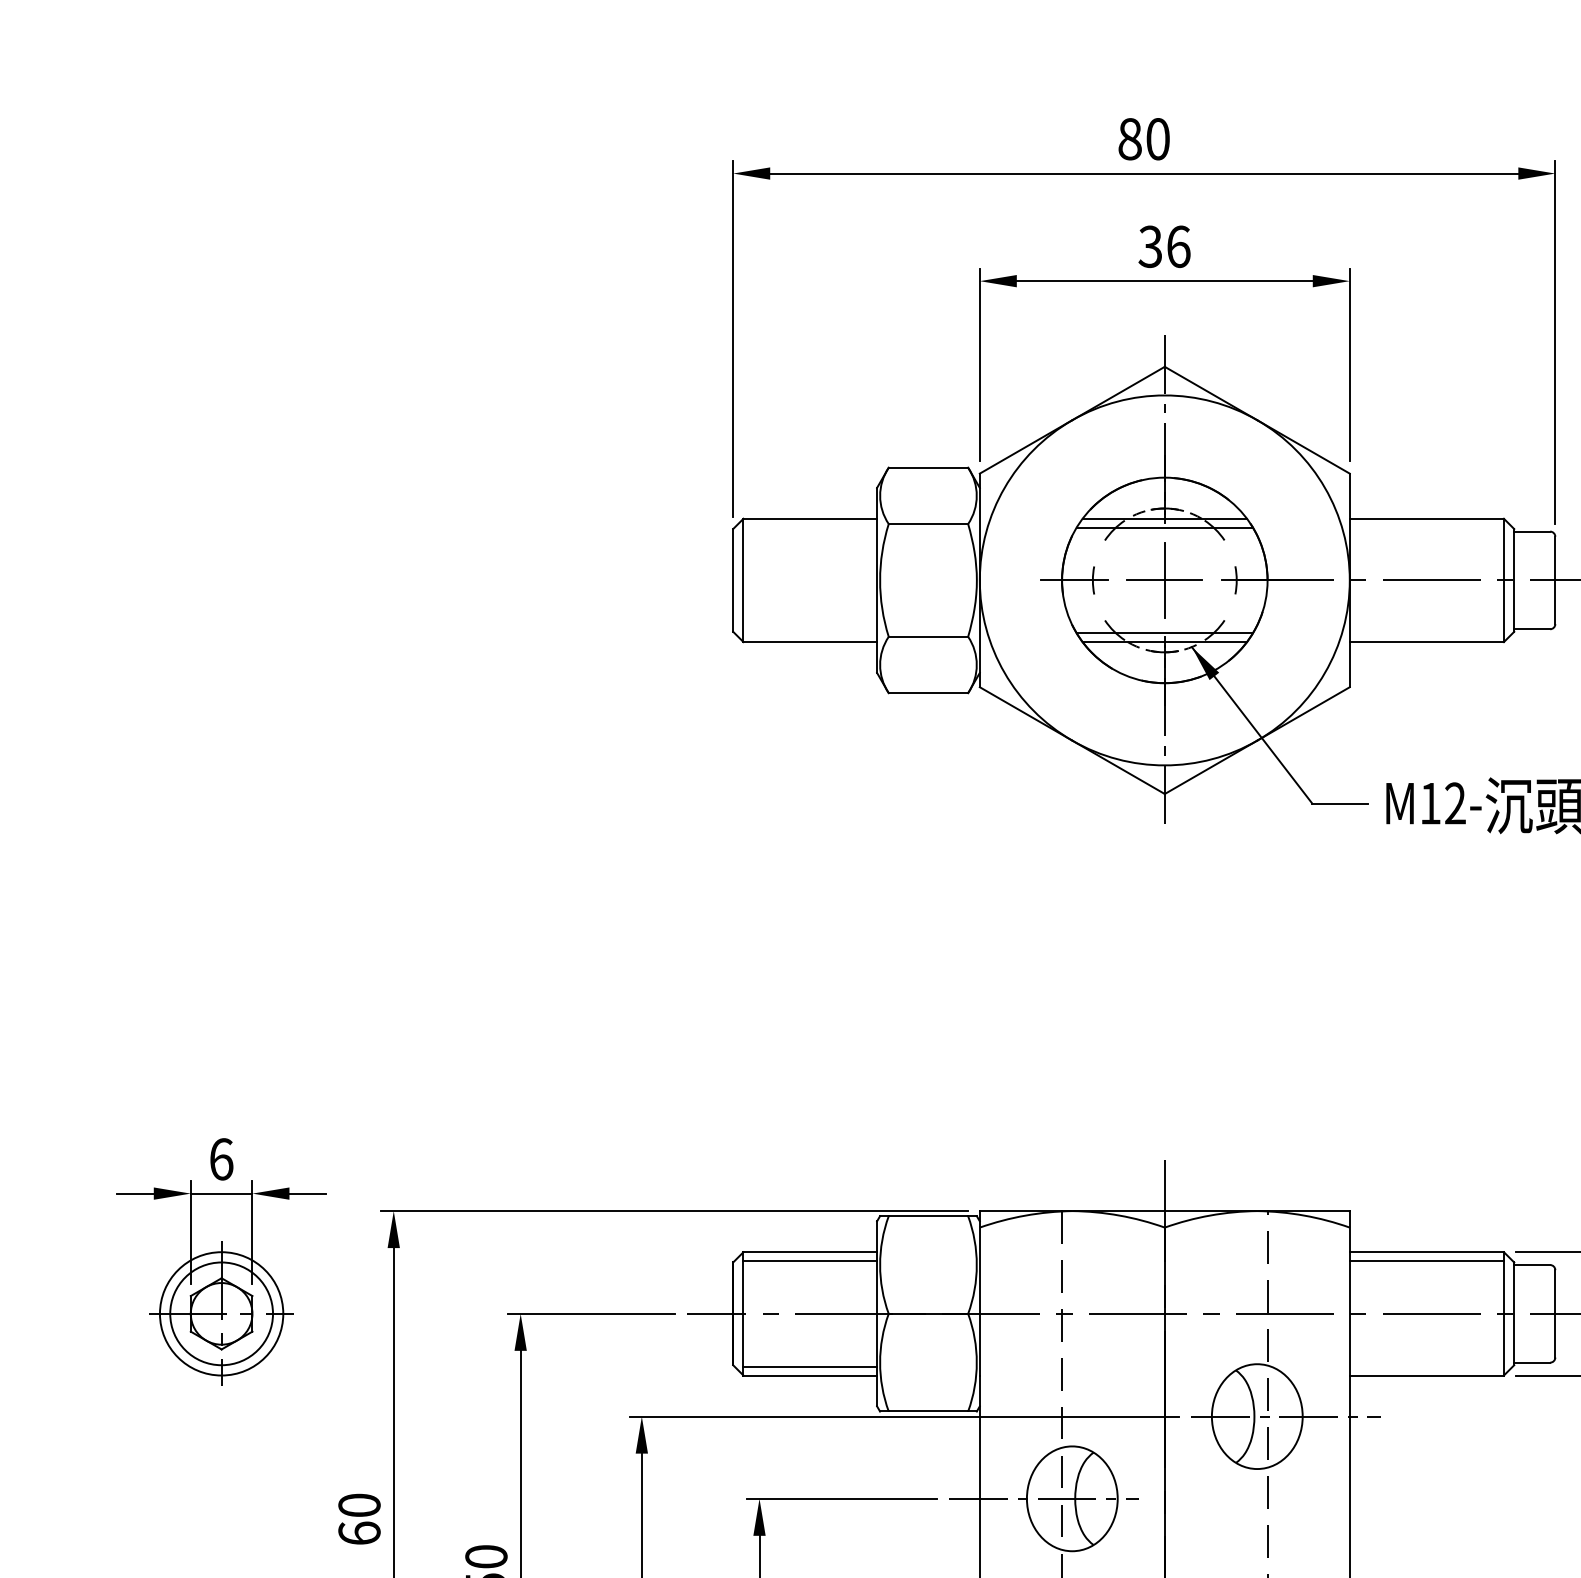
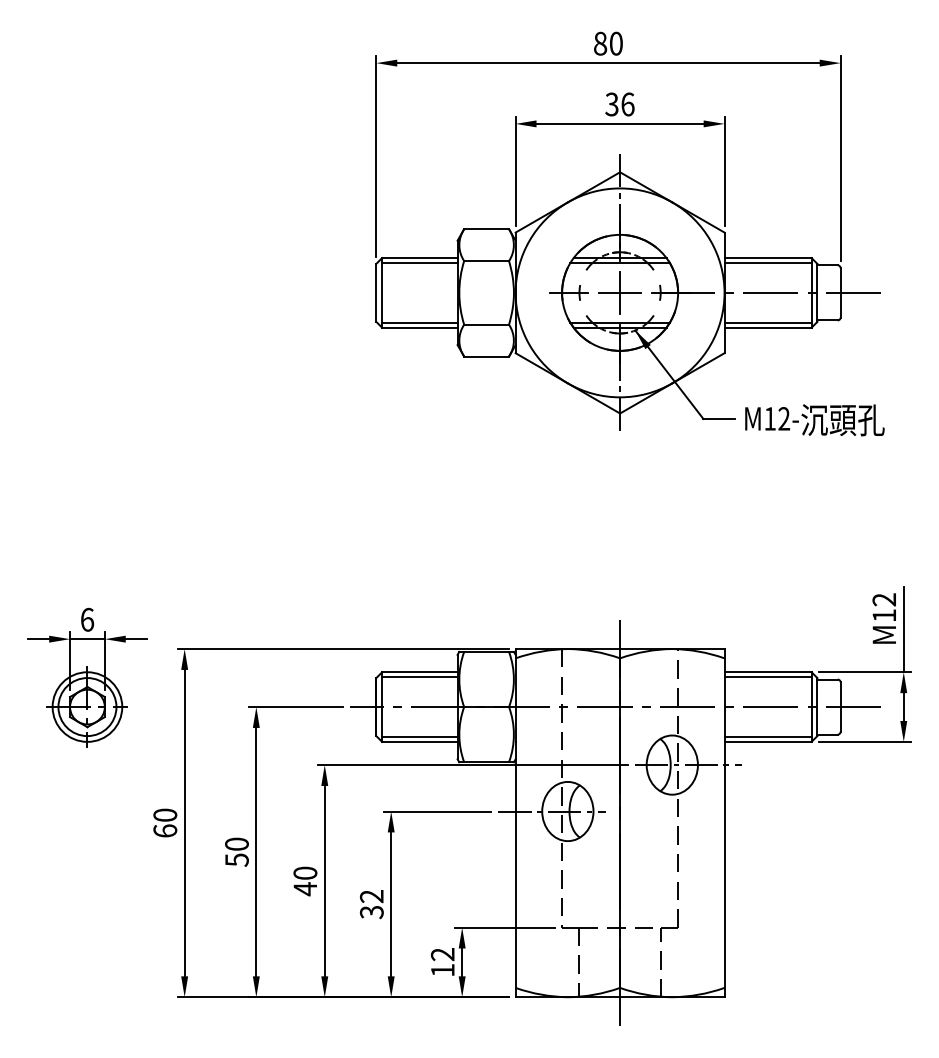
line: (809, 528) -> (419, 263), added
line: (1425, 528) -> (767, 263), added
line: (809, 632) -> (419, 322), added
line: (1425, 632) -> (767, 322), added
line: (1425, 1365) -> (767, 736), added

